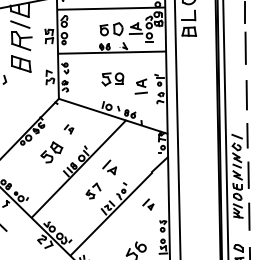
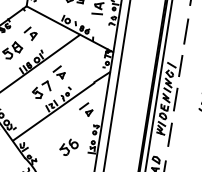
part: (68, 129) -> (30, 33), size x1.67
part: (93, 190) -> (42, 89), size x1.43
part: (148, 204) -> (86, 109), size x1.43

